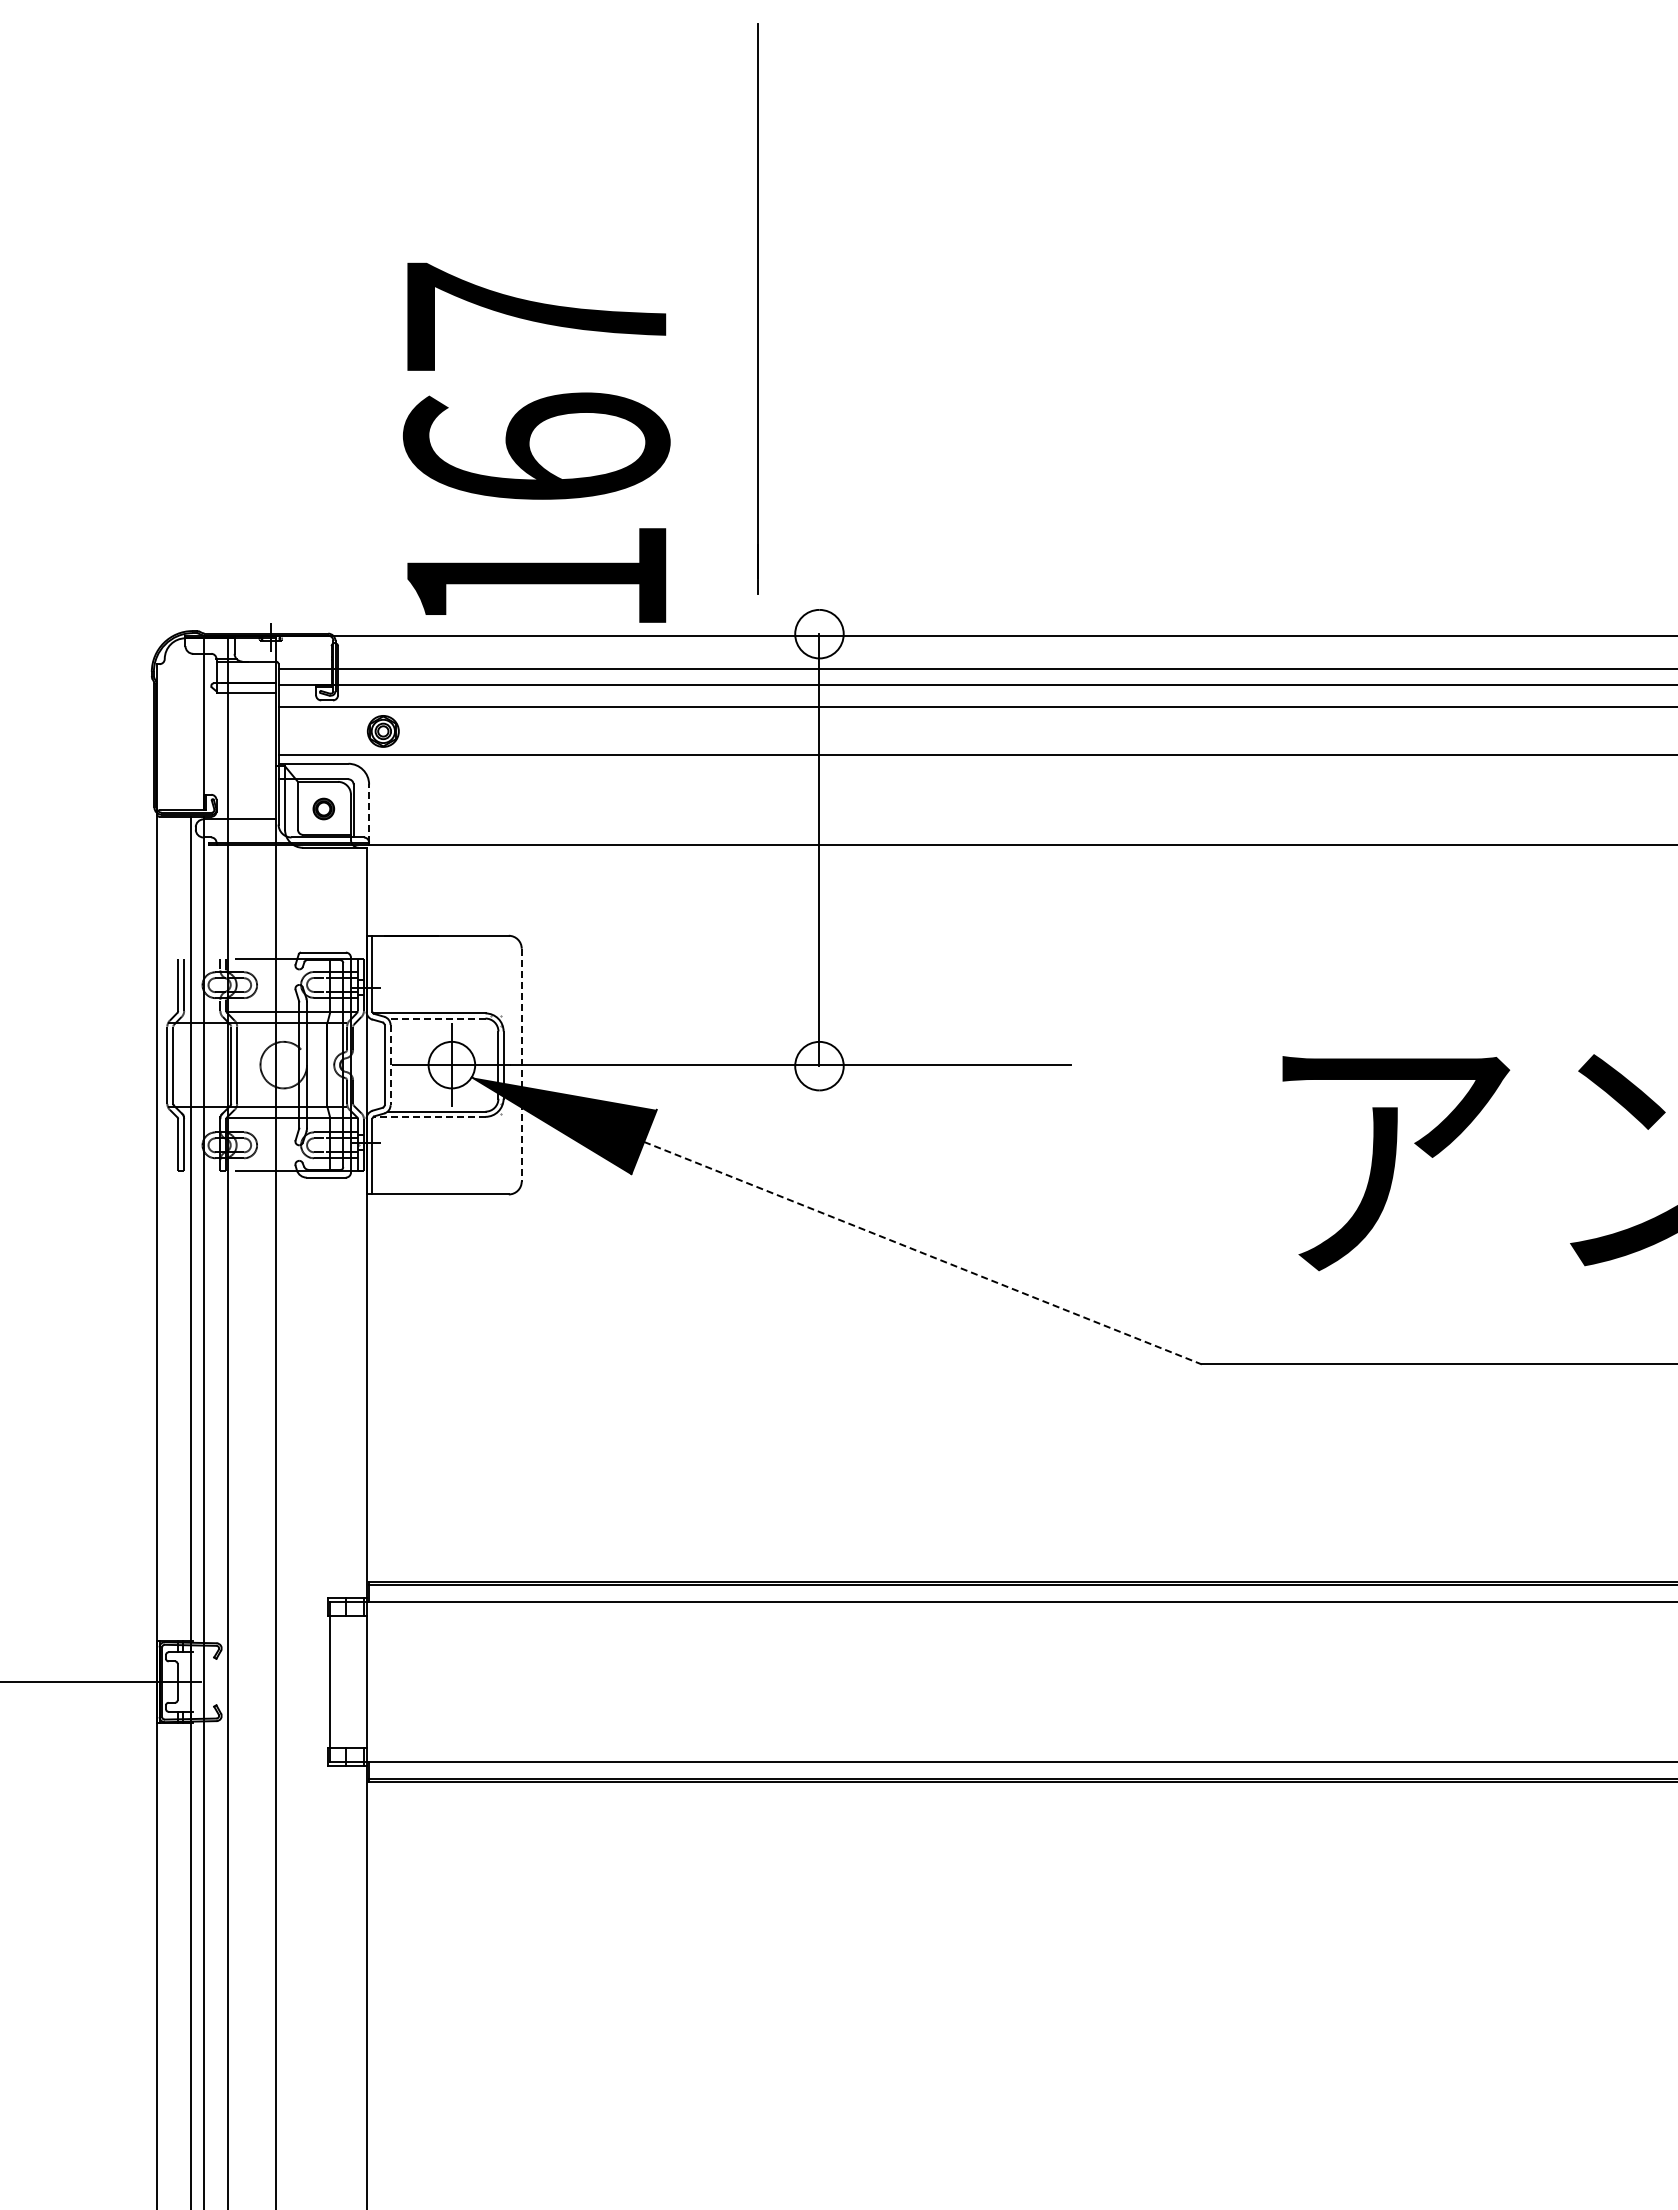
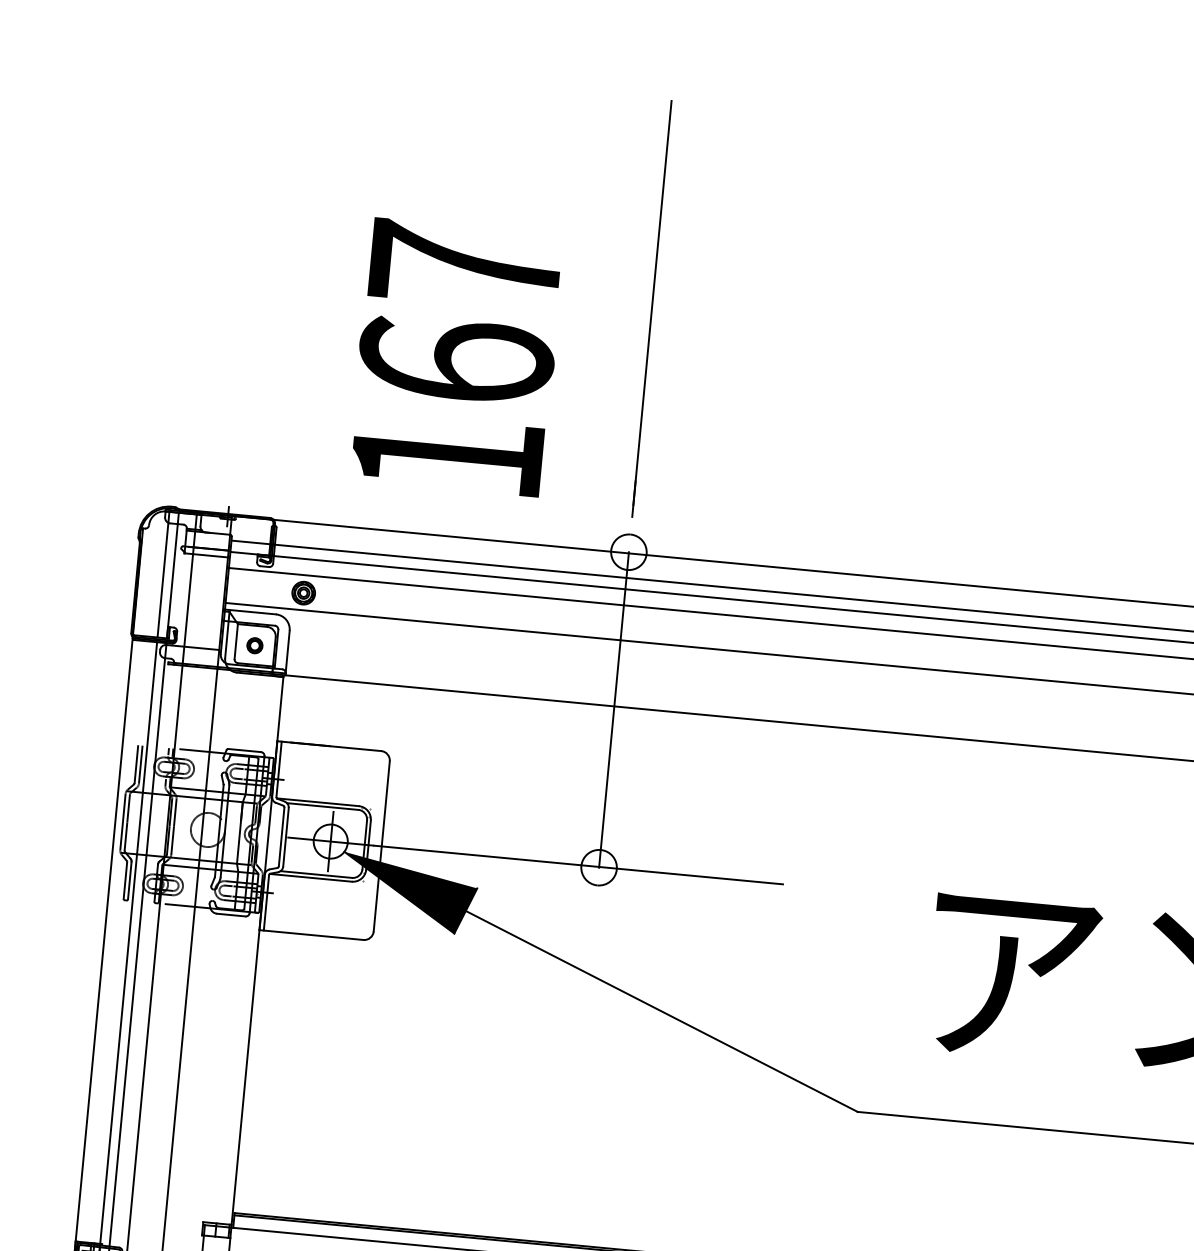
line: (757, 308) -> (651, 308), moved
text: (536, 442) -> (456, 357), moved
line: (190, 724) -> (163, 574), added
line: (369, 813) -> (287, 652), dashed -> solid
line: (436, 1018) -> (322, 806), dashed -> solid
line: (390, 1065) -> (285, 837), dashed -> solid
line: (521, 1065) -> (381, 846), dashed -> solid
line: (428, 1116) -> (310, 877), dashed -> solid
line: (923, 1253) -> (662, 1011), dashed -> solid

